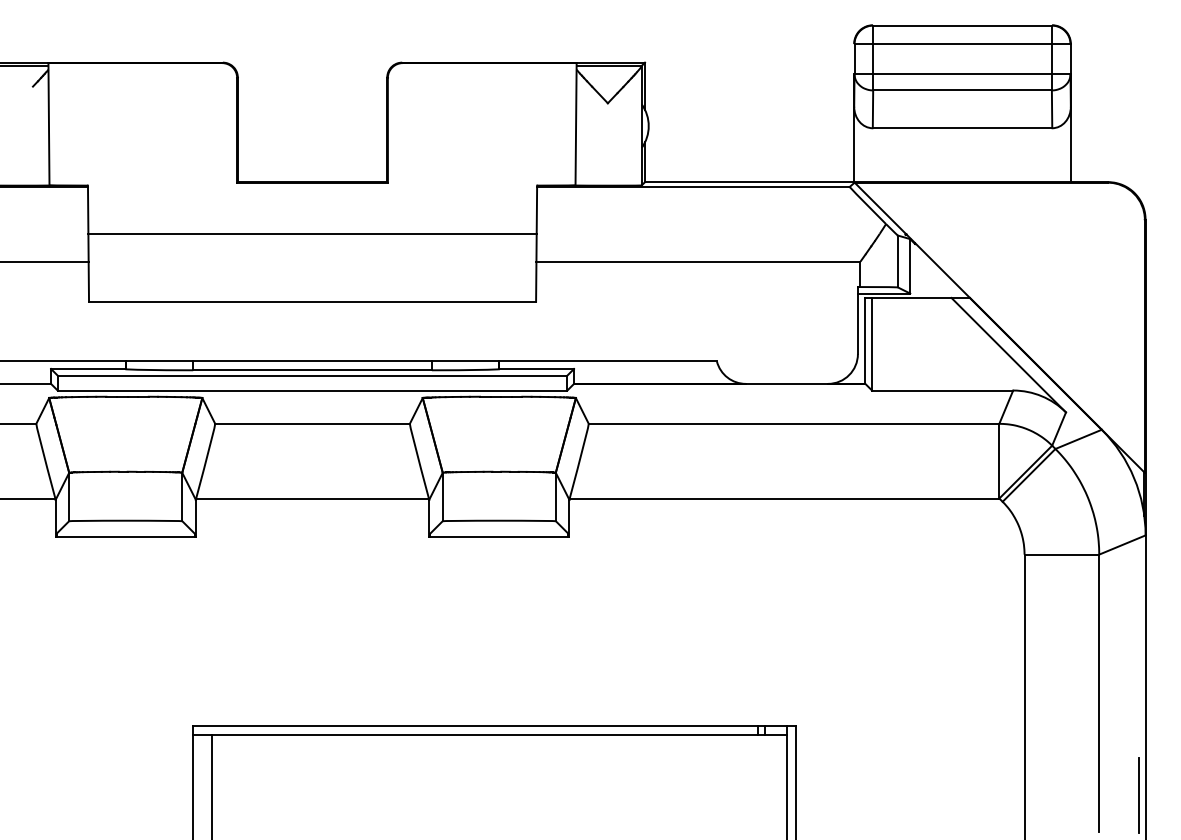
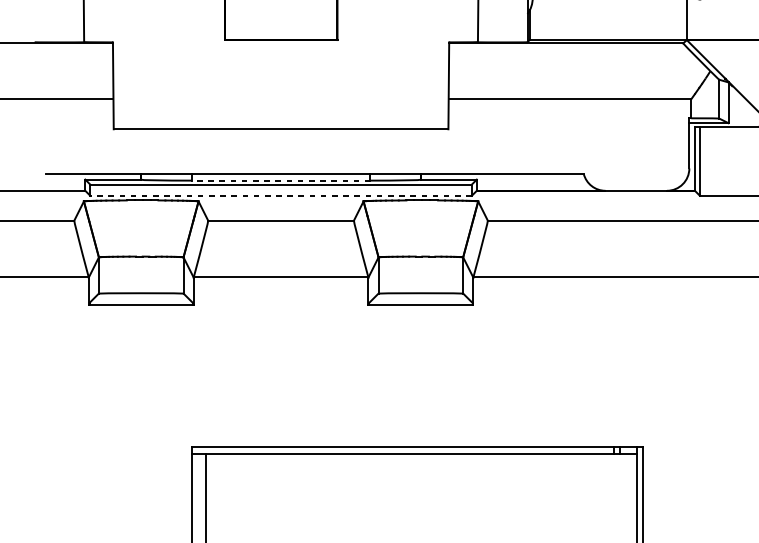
line: (312, 234) -> (281, 78), removed
line: (312, 370) -> (281, 180), solid -> dashed
line: (312, 390) -> (281, 195), solid -> dashed

